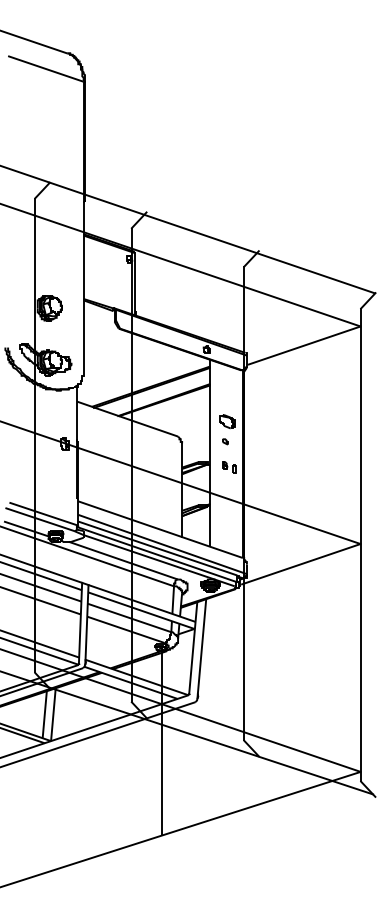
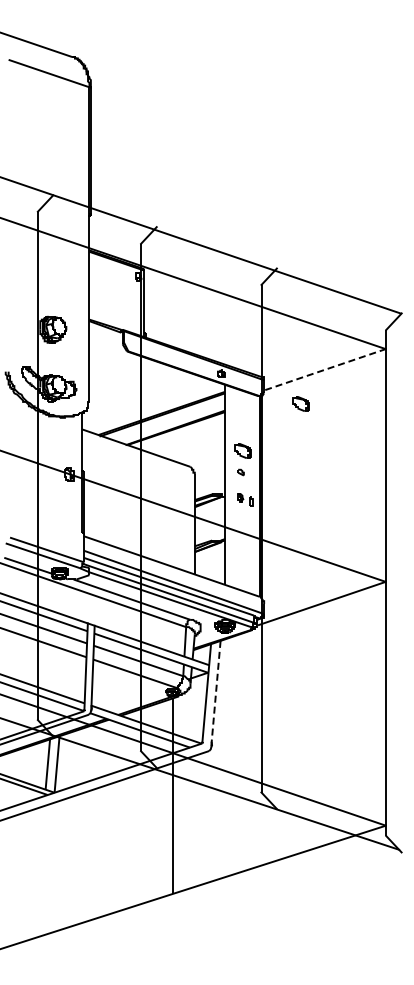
line: (304, 345) -> (325, 369), solid -> dashed
part: (280, 377) -> (300, 403), added
line: (201, 649) -> (215, 694), solid -> dashed

